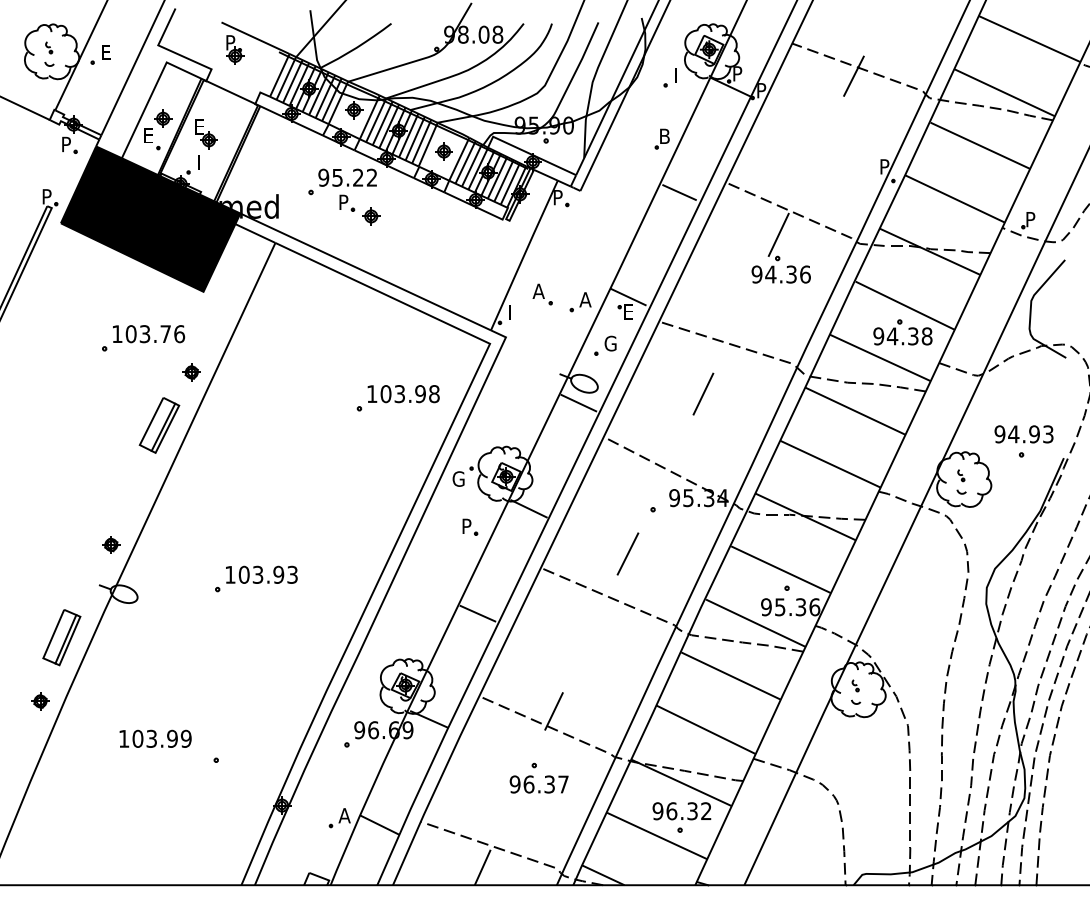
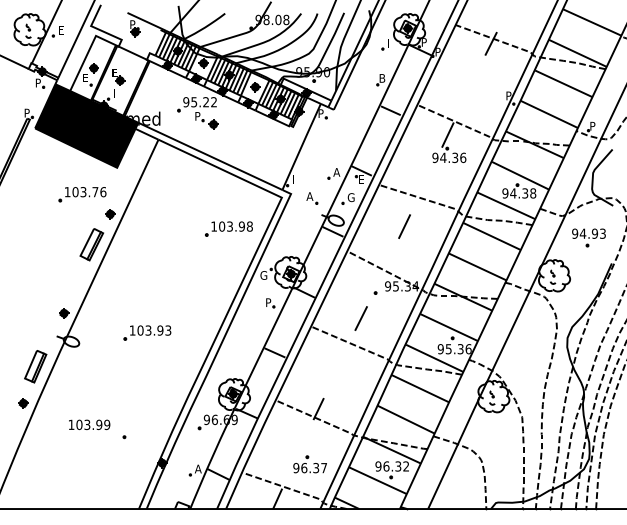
part: (543, 294) -> (312, 198), moved
part: (1023, 440) -> (588, 237), moved
part: (538, 778) -> (309, 464), moved

